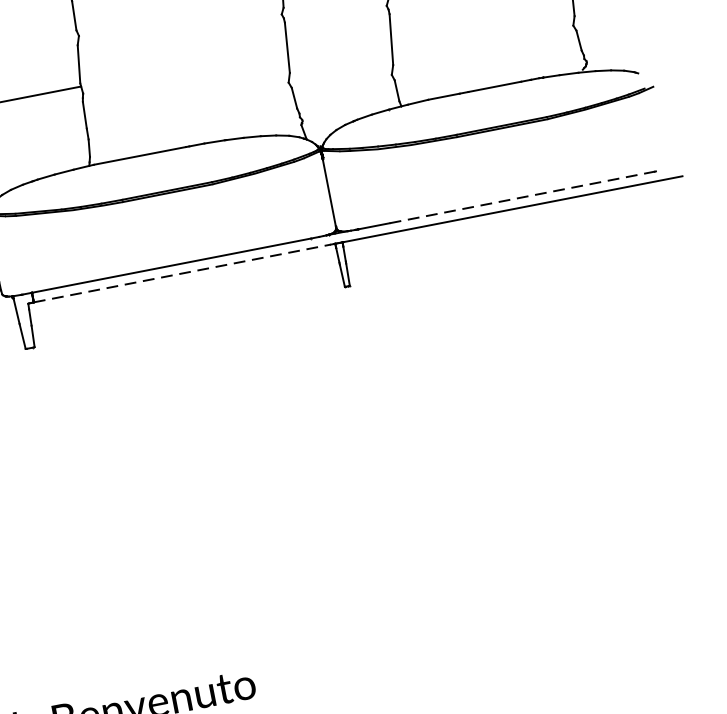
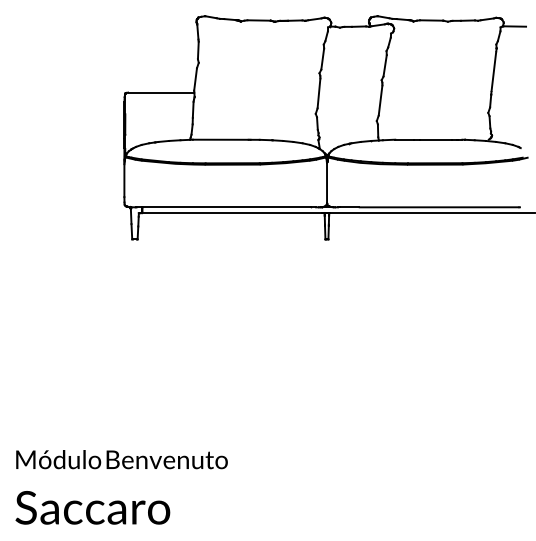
line: (523, 197) -> (439, 207), dashed -> solid
line: (183, 273) -> (232, 213), dashed -> solid

